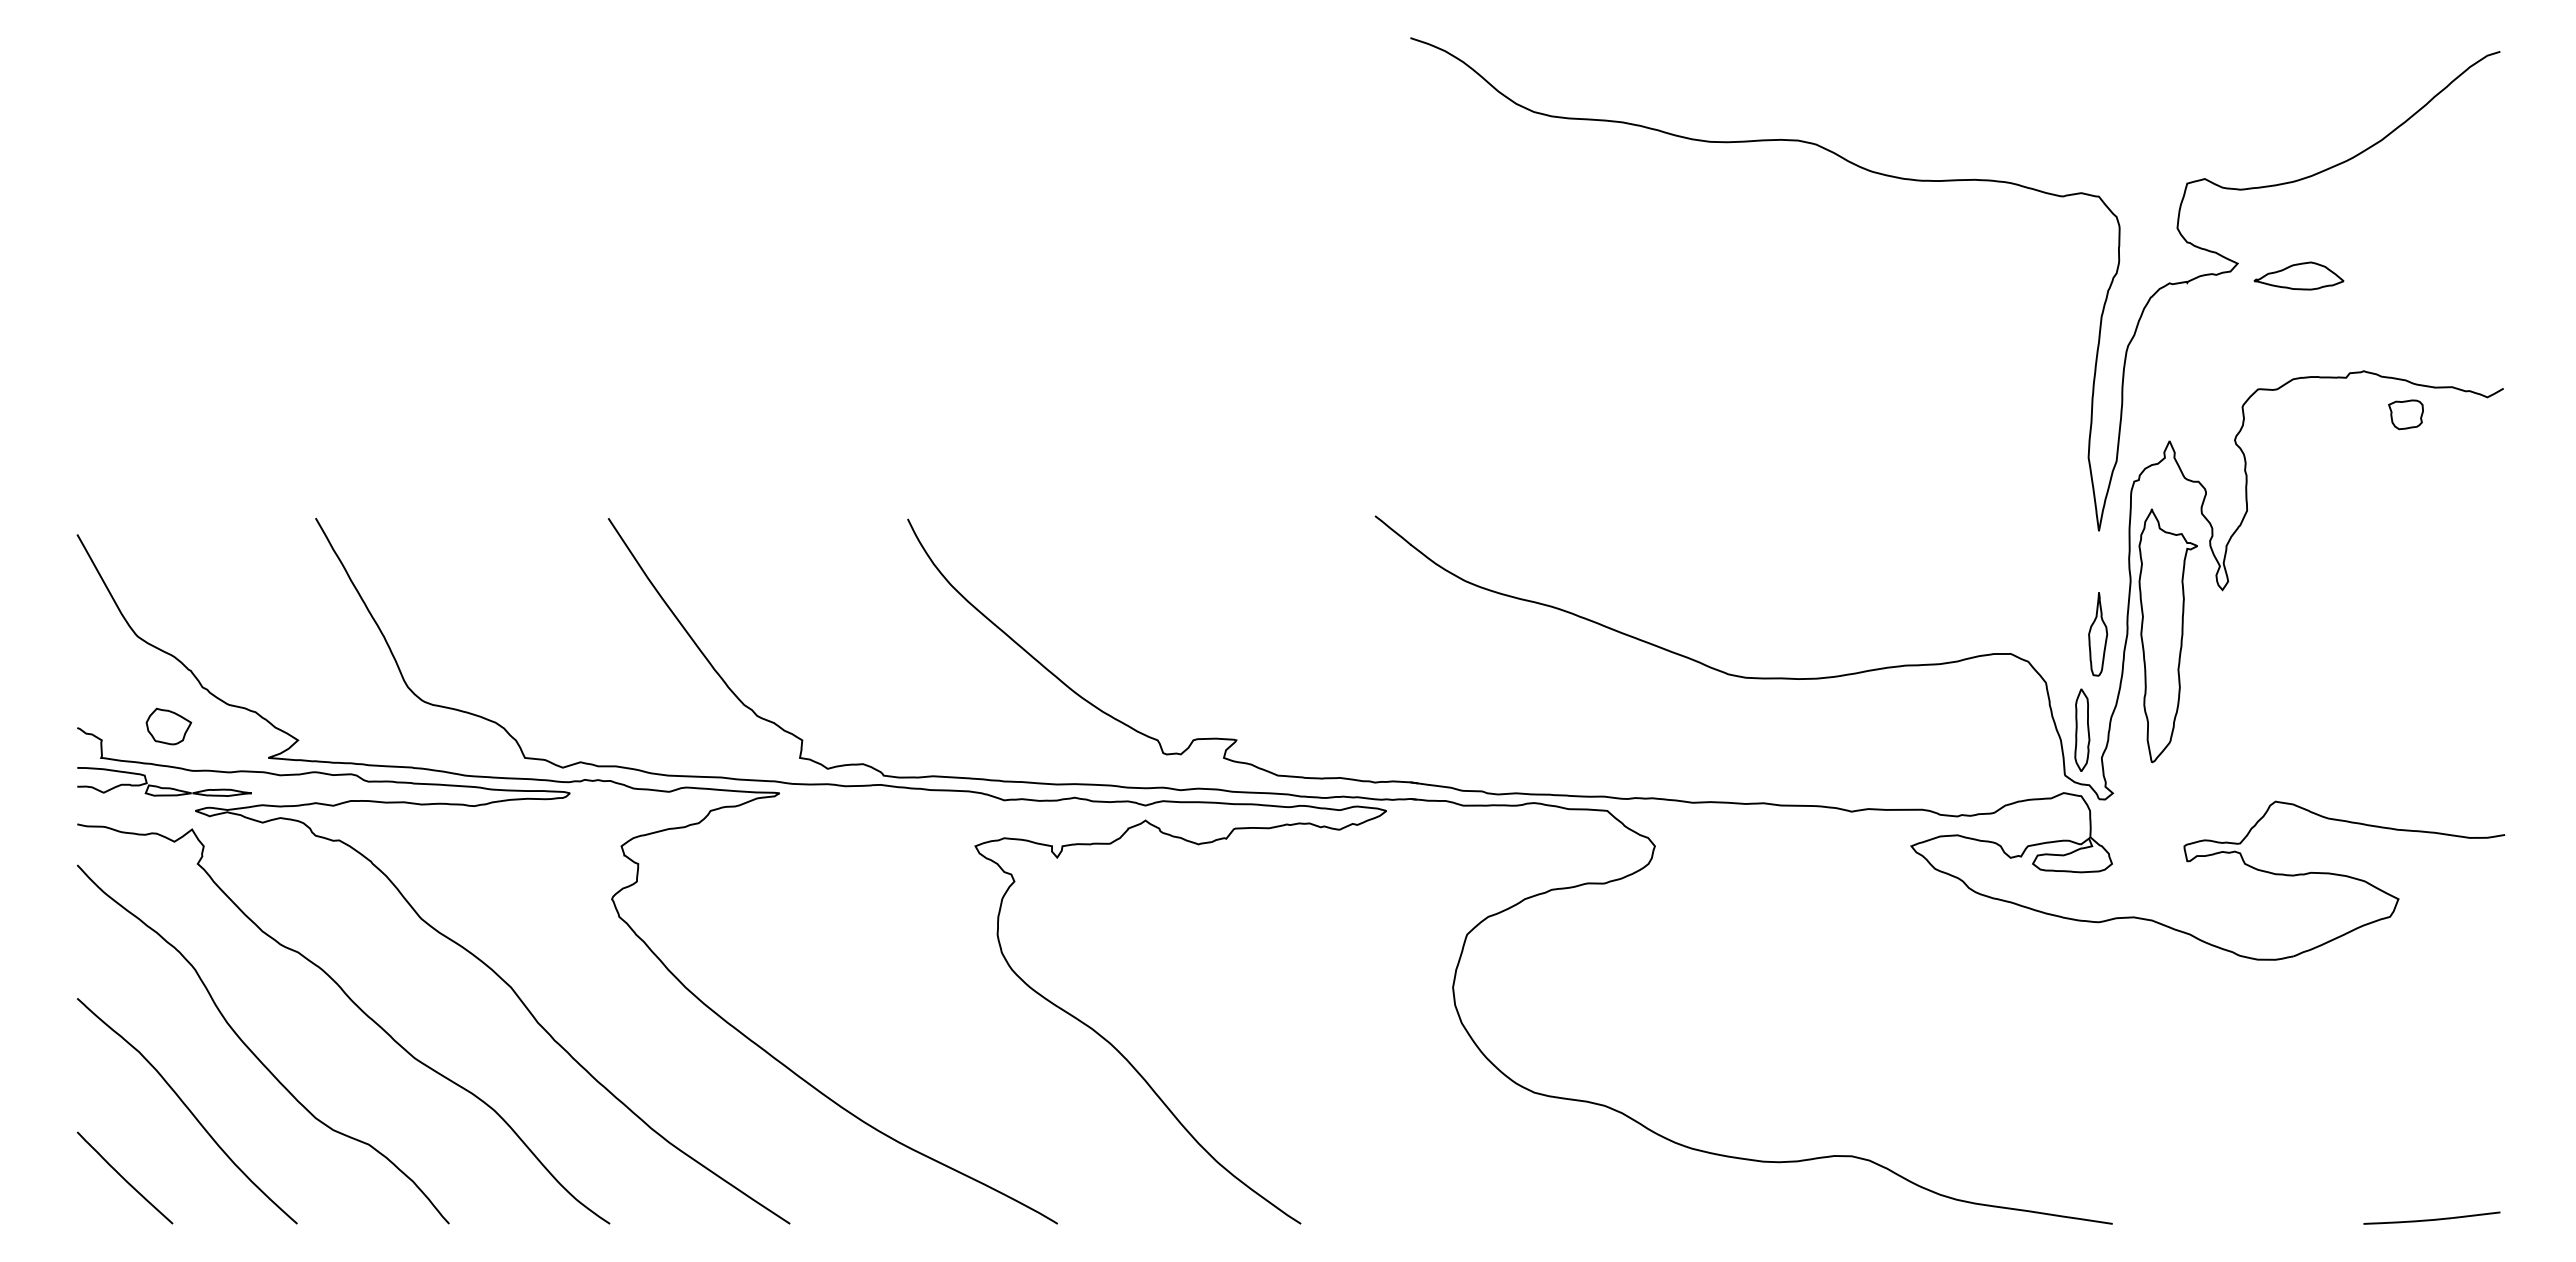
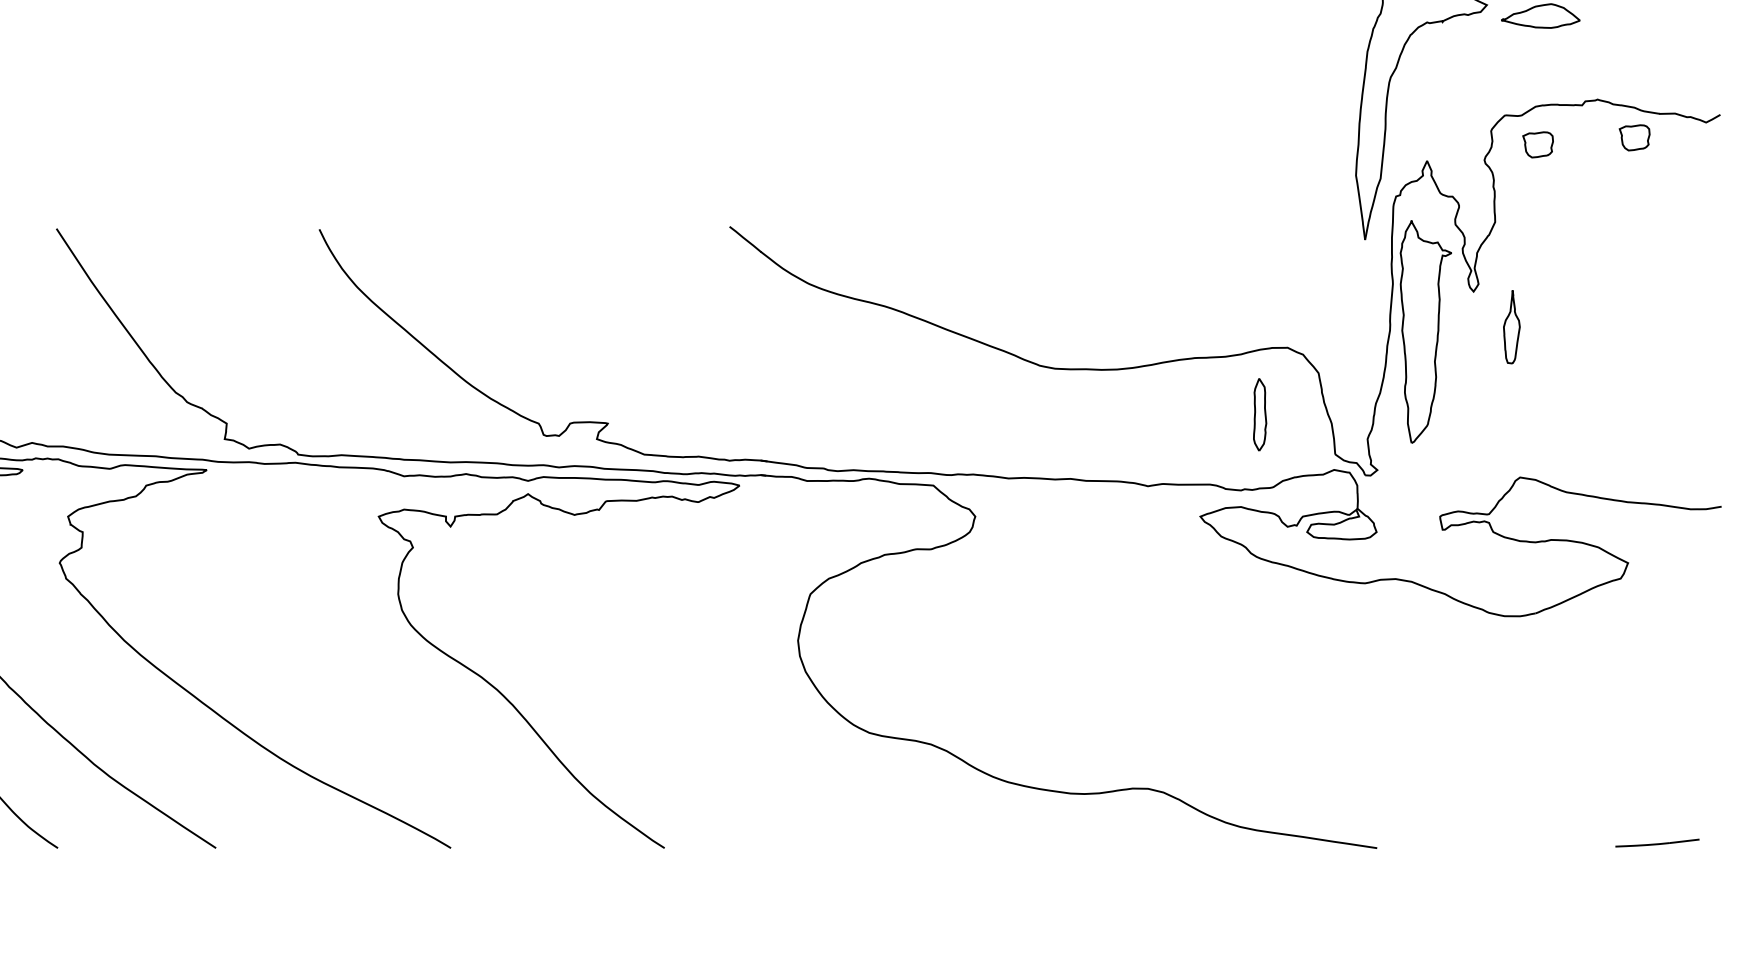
part: (2295, 422) -> (1537, 144), added
part: (2098, 634) -> (1512, 327), moved
part: (2082, 729) -> (1260, 414), moved
part: (2431, 1217) -> (1657, 842), size x0.7

